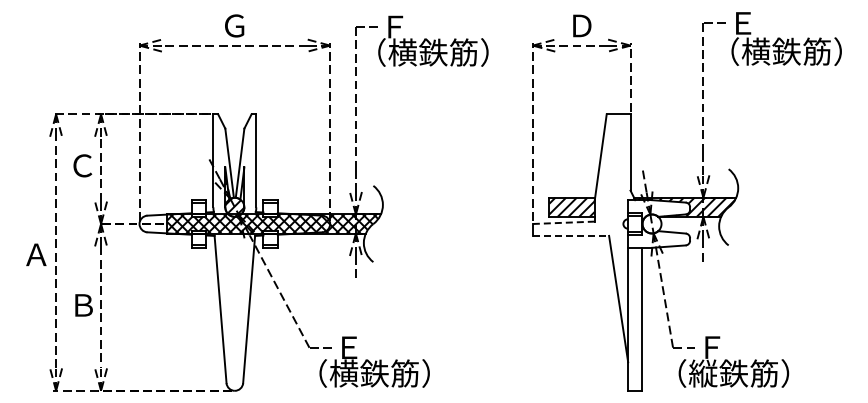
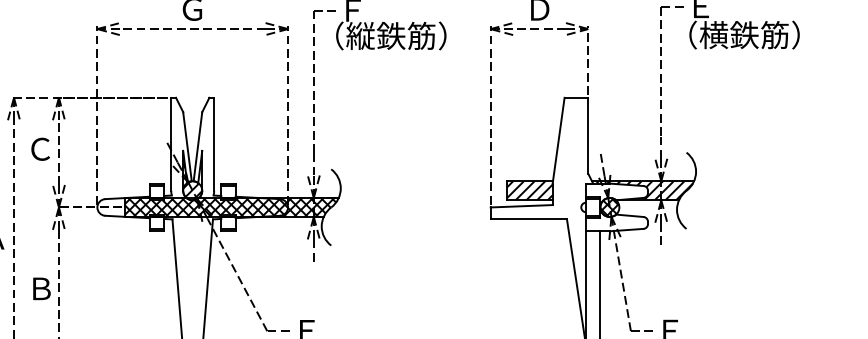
text: (402, 52) -> (360, 35), （横鉄筋） -> （縦鉄筋）
line: (563, 222) -> (521, 205), dashed -> solid
hatch: (651, 223) -> (609, 206), added
line: (571, 235) -> (529, 218), dashed -> solid

